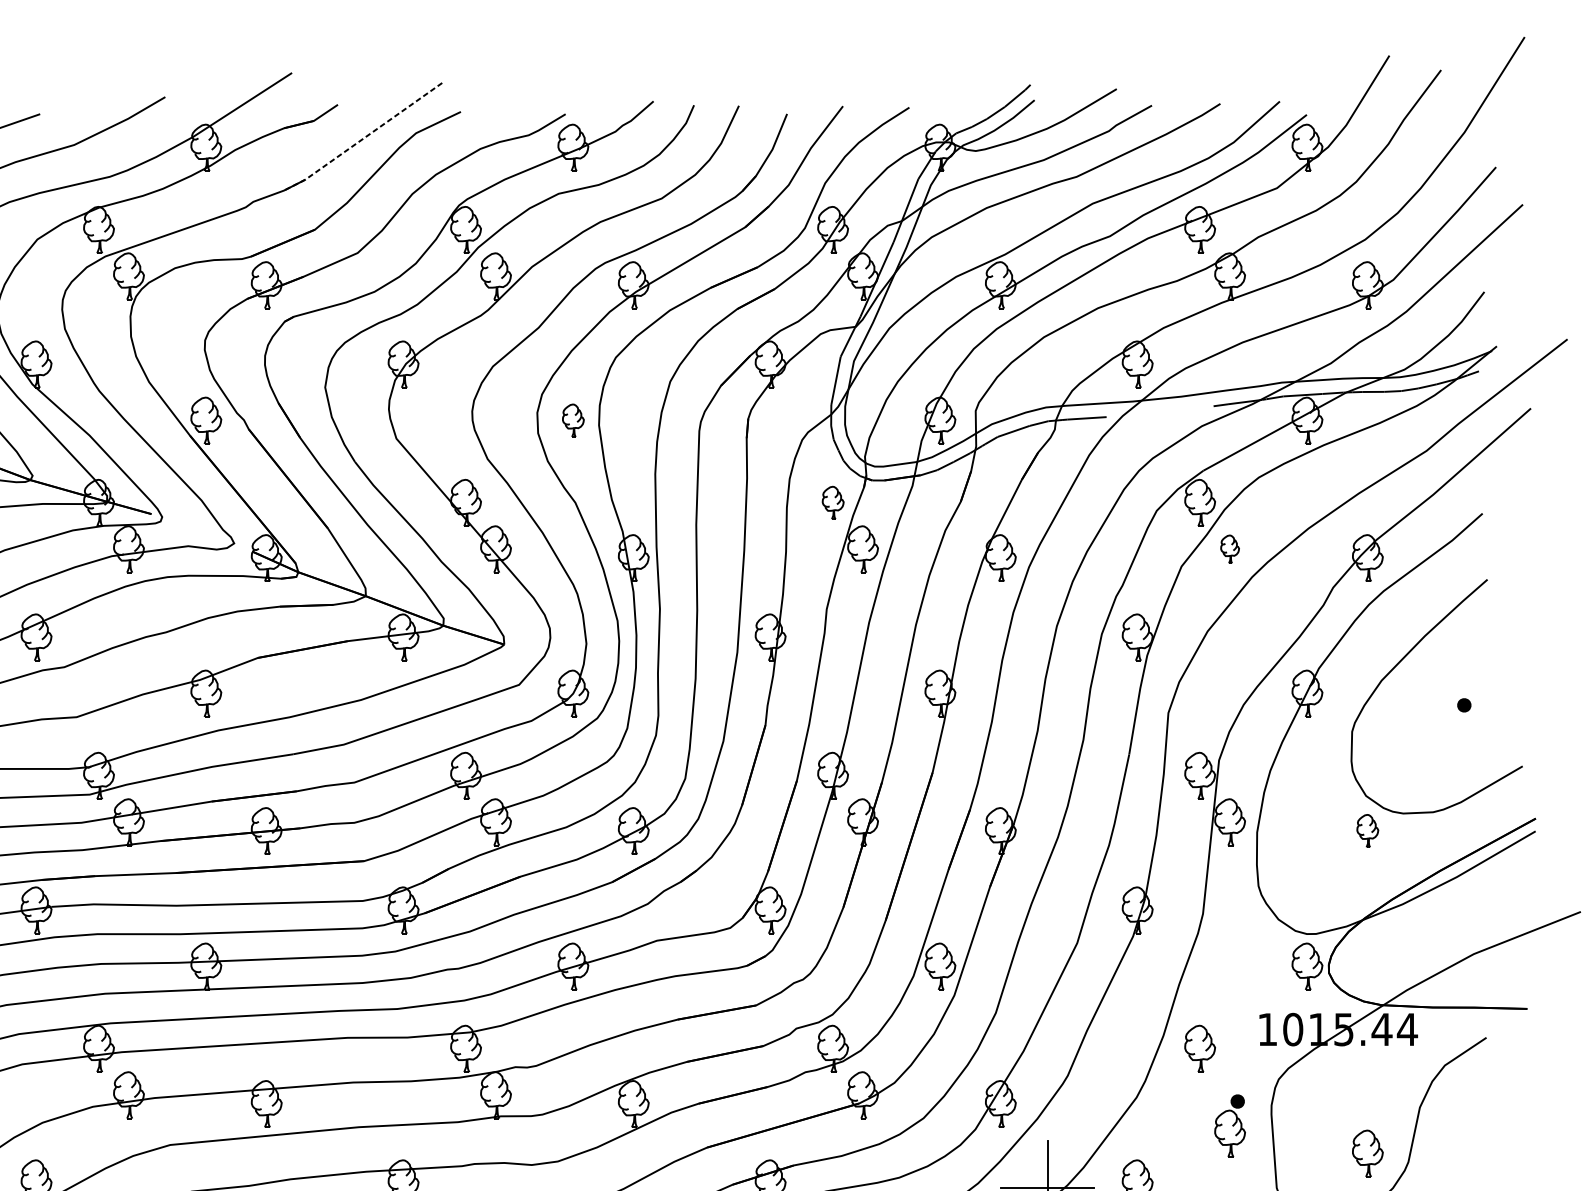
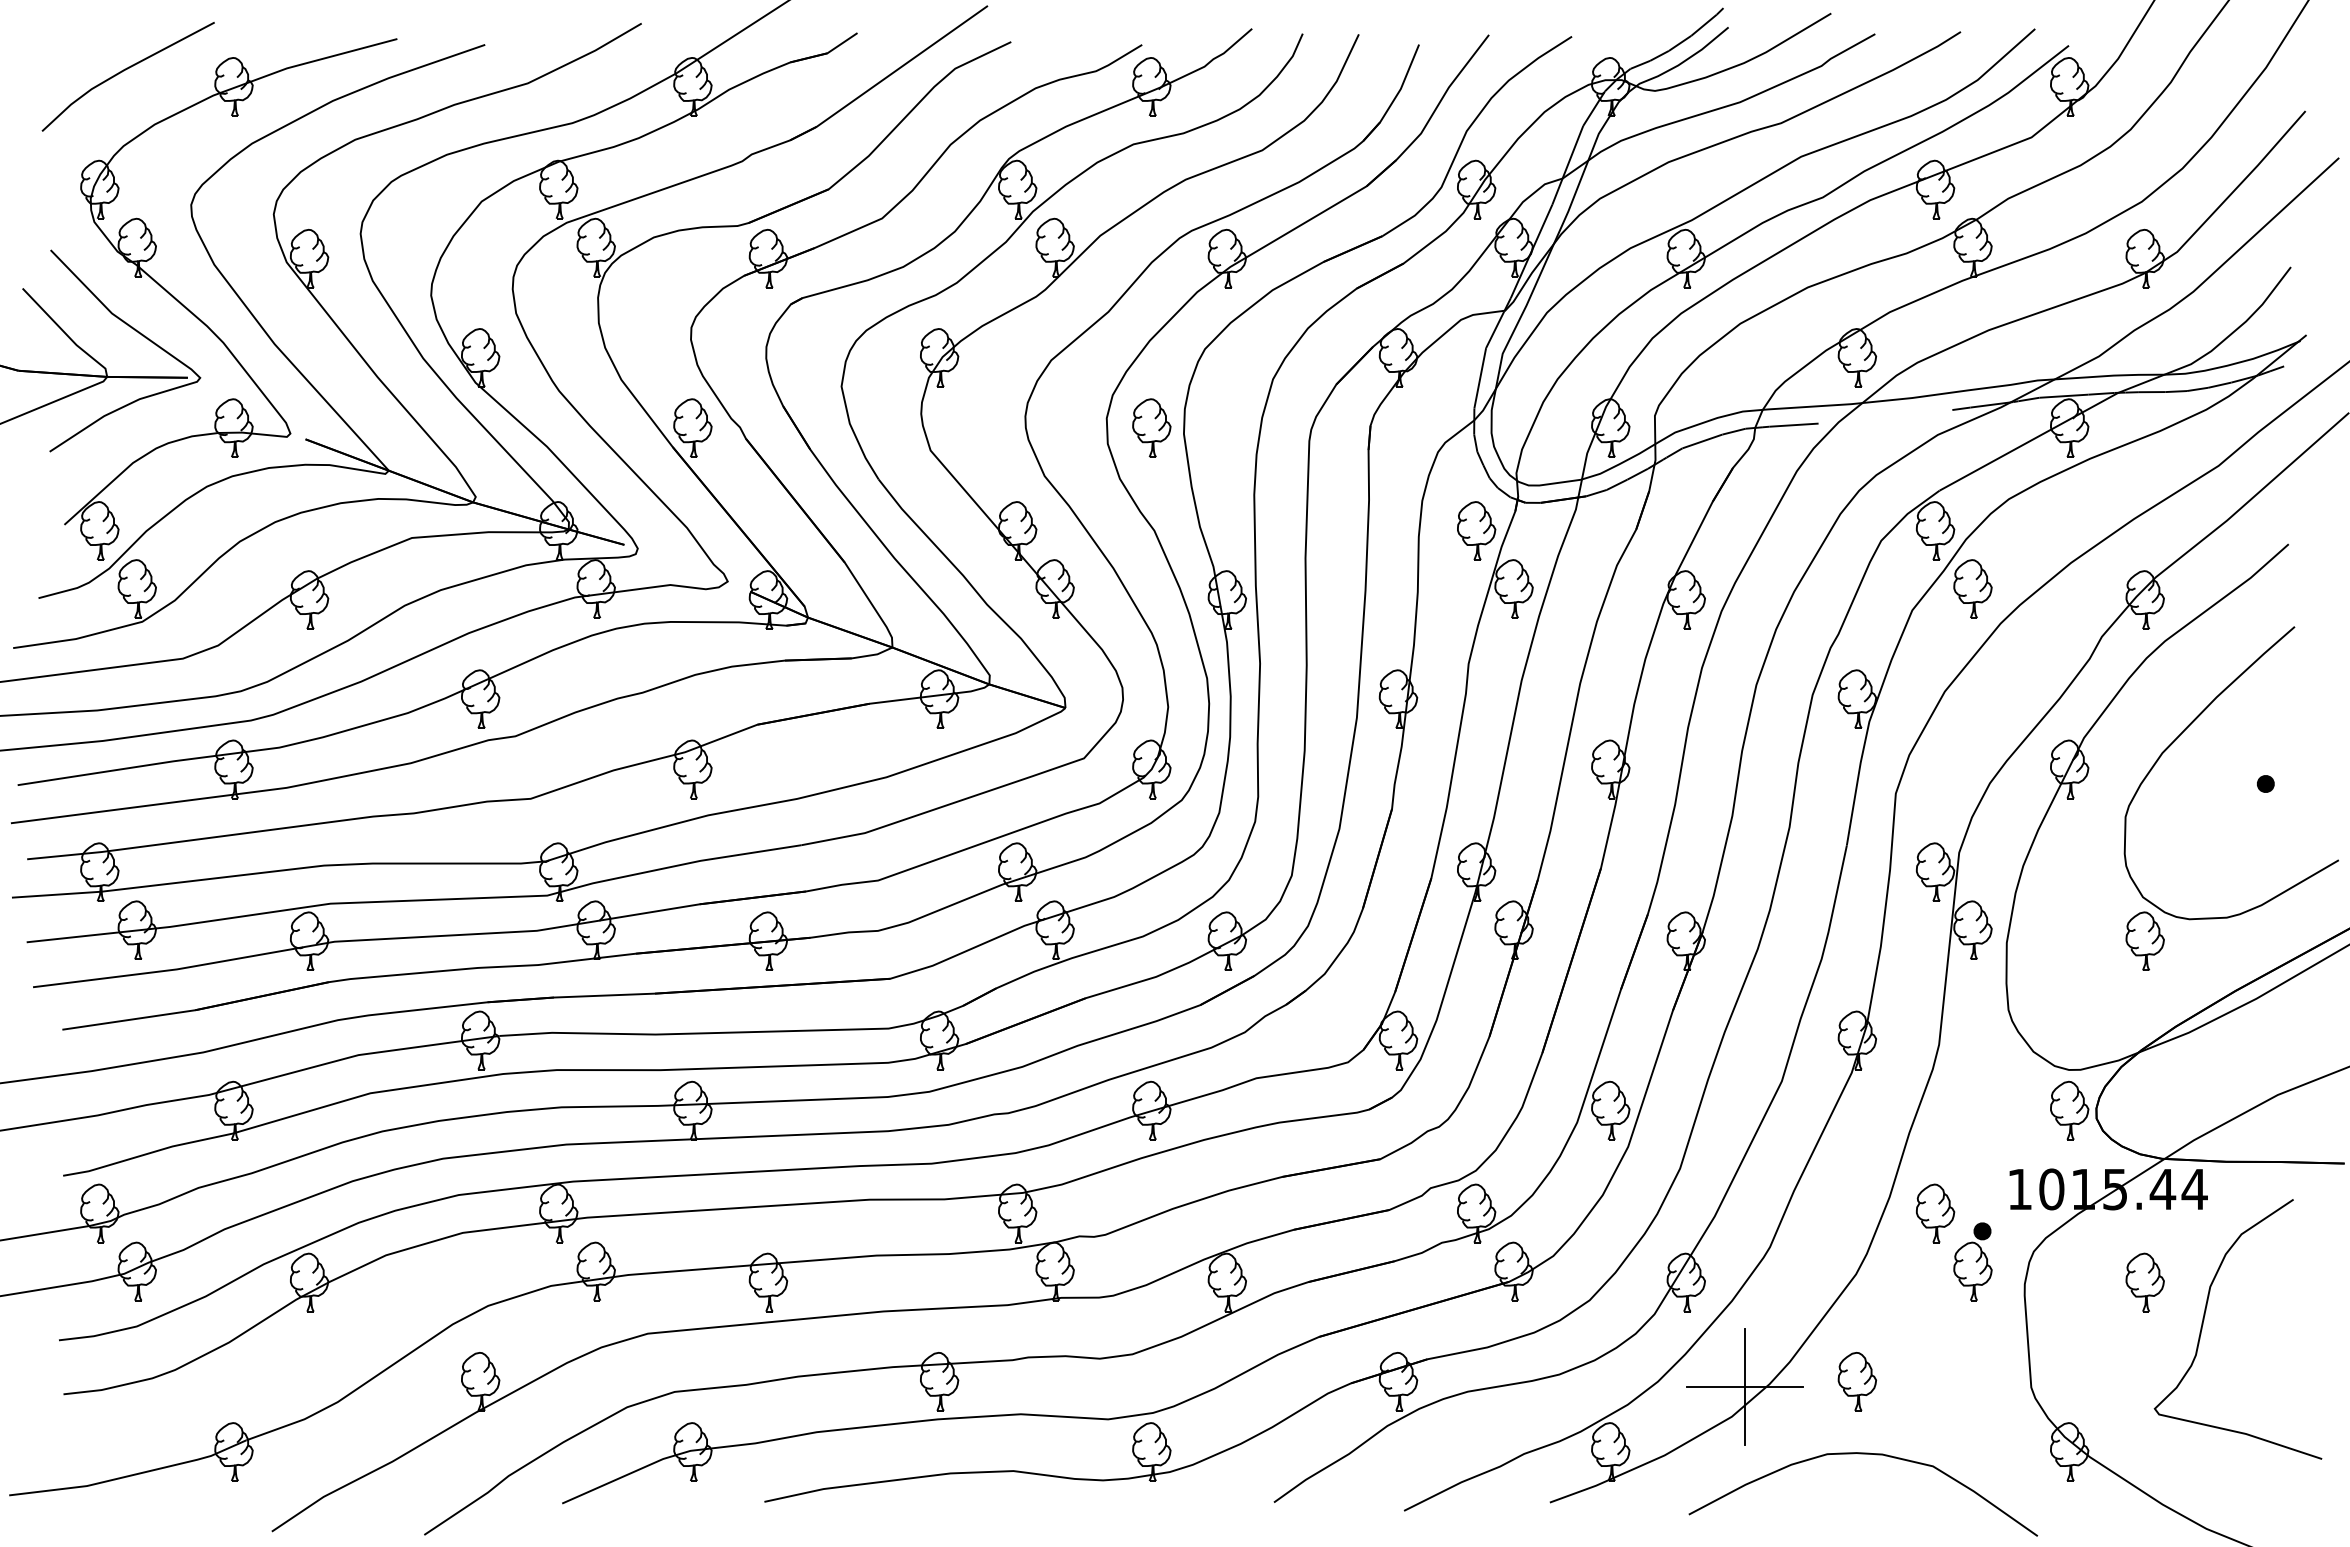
line: (363, 138) -> (889, 75), dashed -> solid
part: (573, 420) -> (1151, 427), size x1.43
part: (833, 502) -> (1476, 530), size x1.43
part: (1229, 548) -> (1972, 588), size x1.67
part: (1367, 830) -> (2144, 940), size x1.43
part: (1229, 1125) -> (1972, 1261), moved
part: (1367, 1153) -> (2144, 1282), moved

